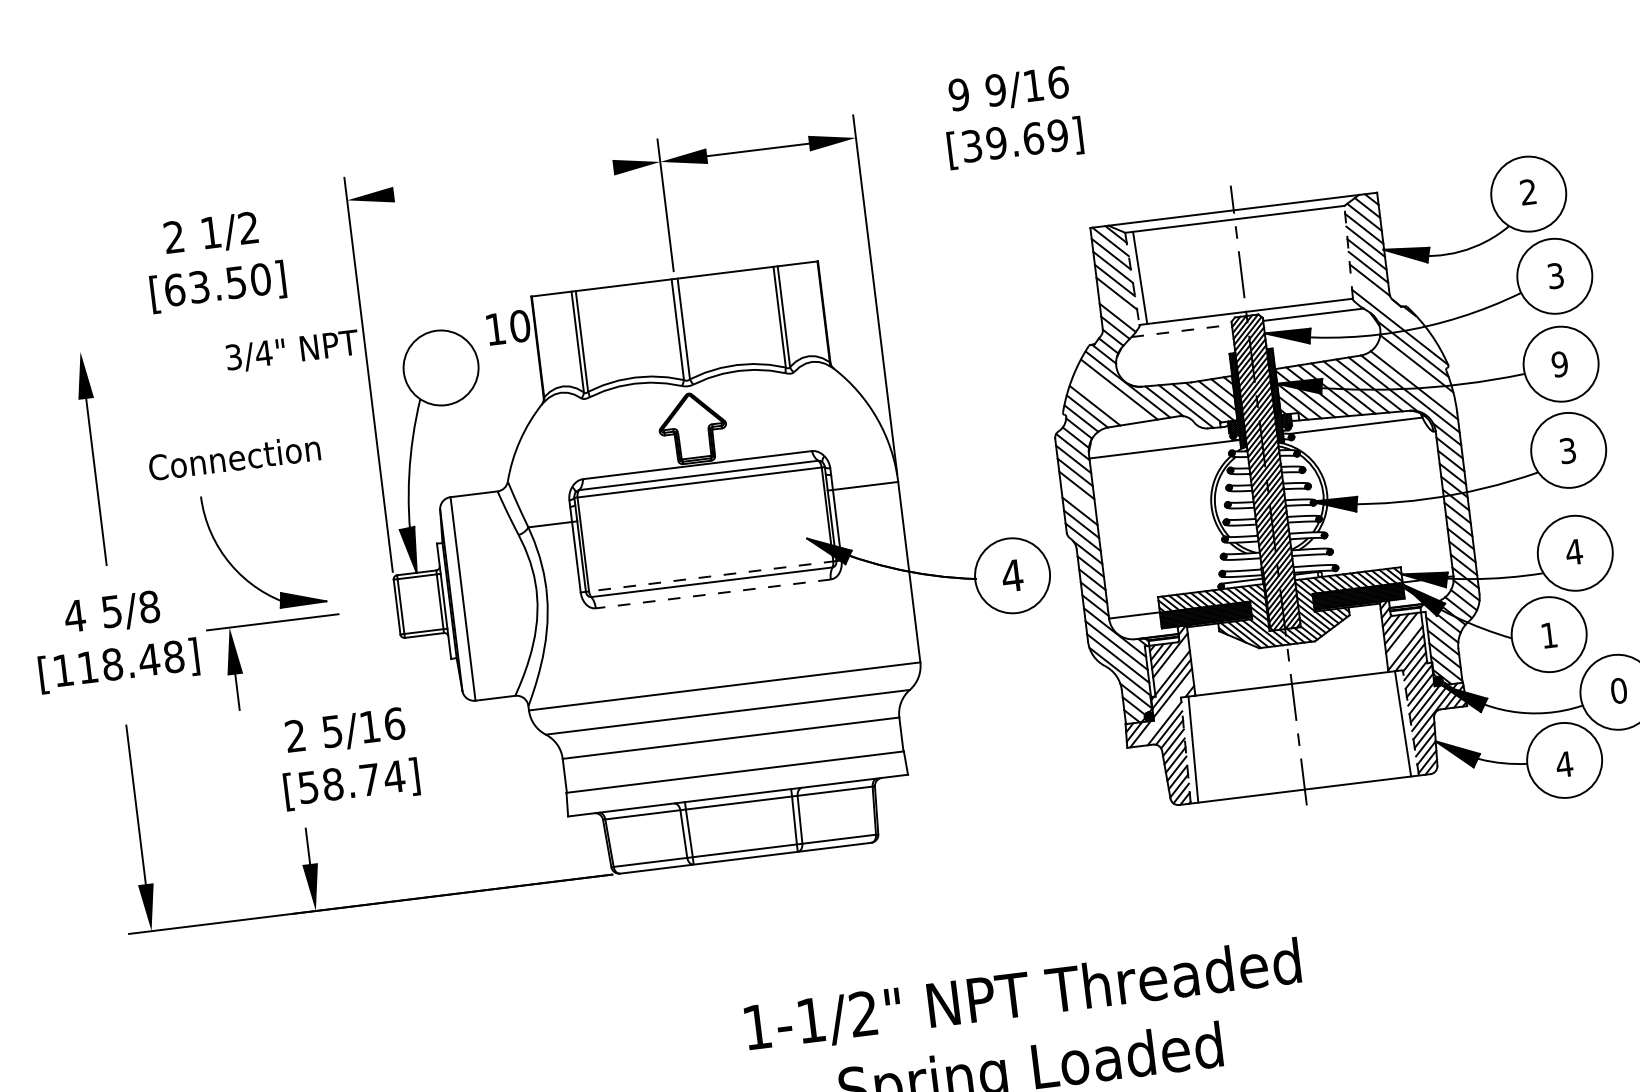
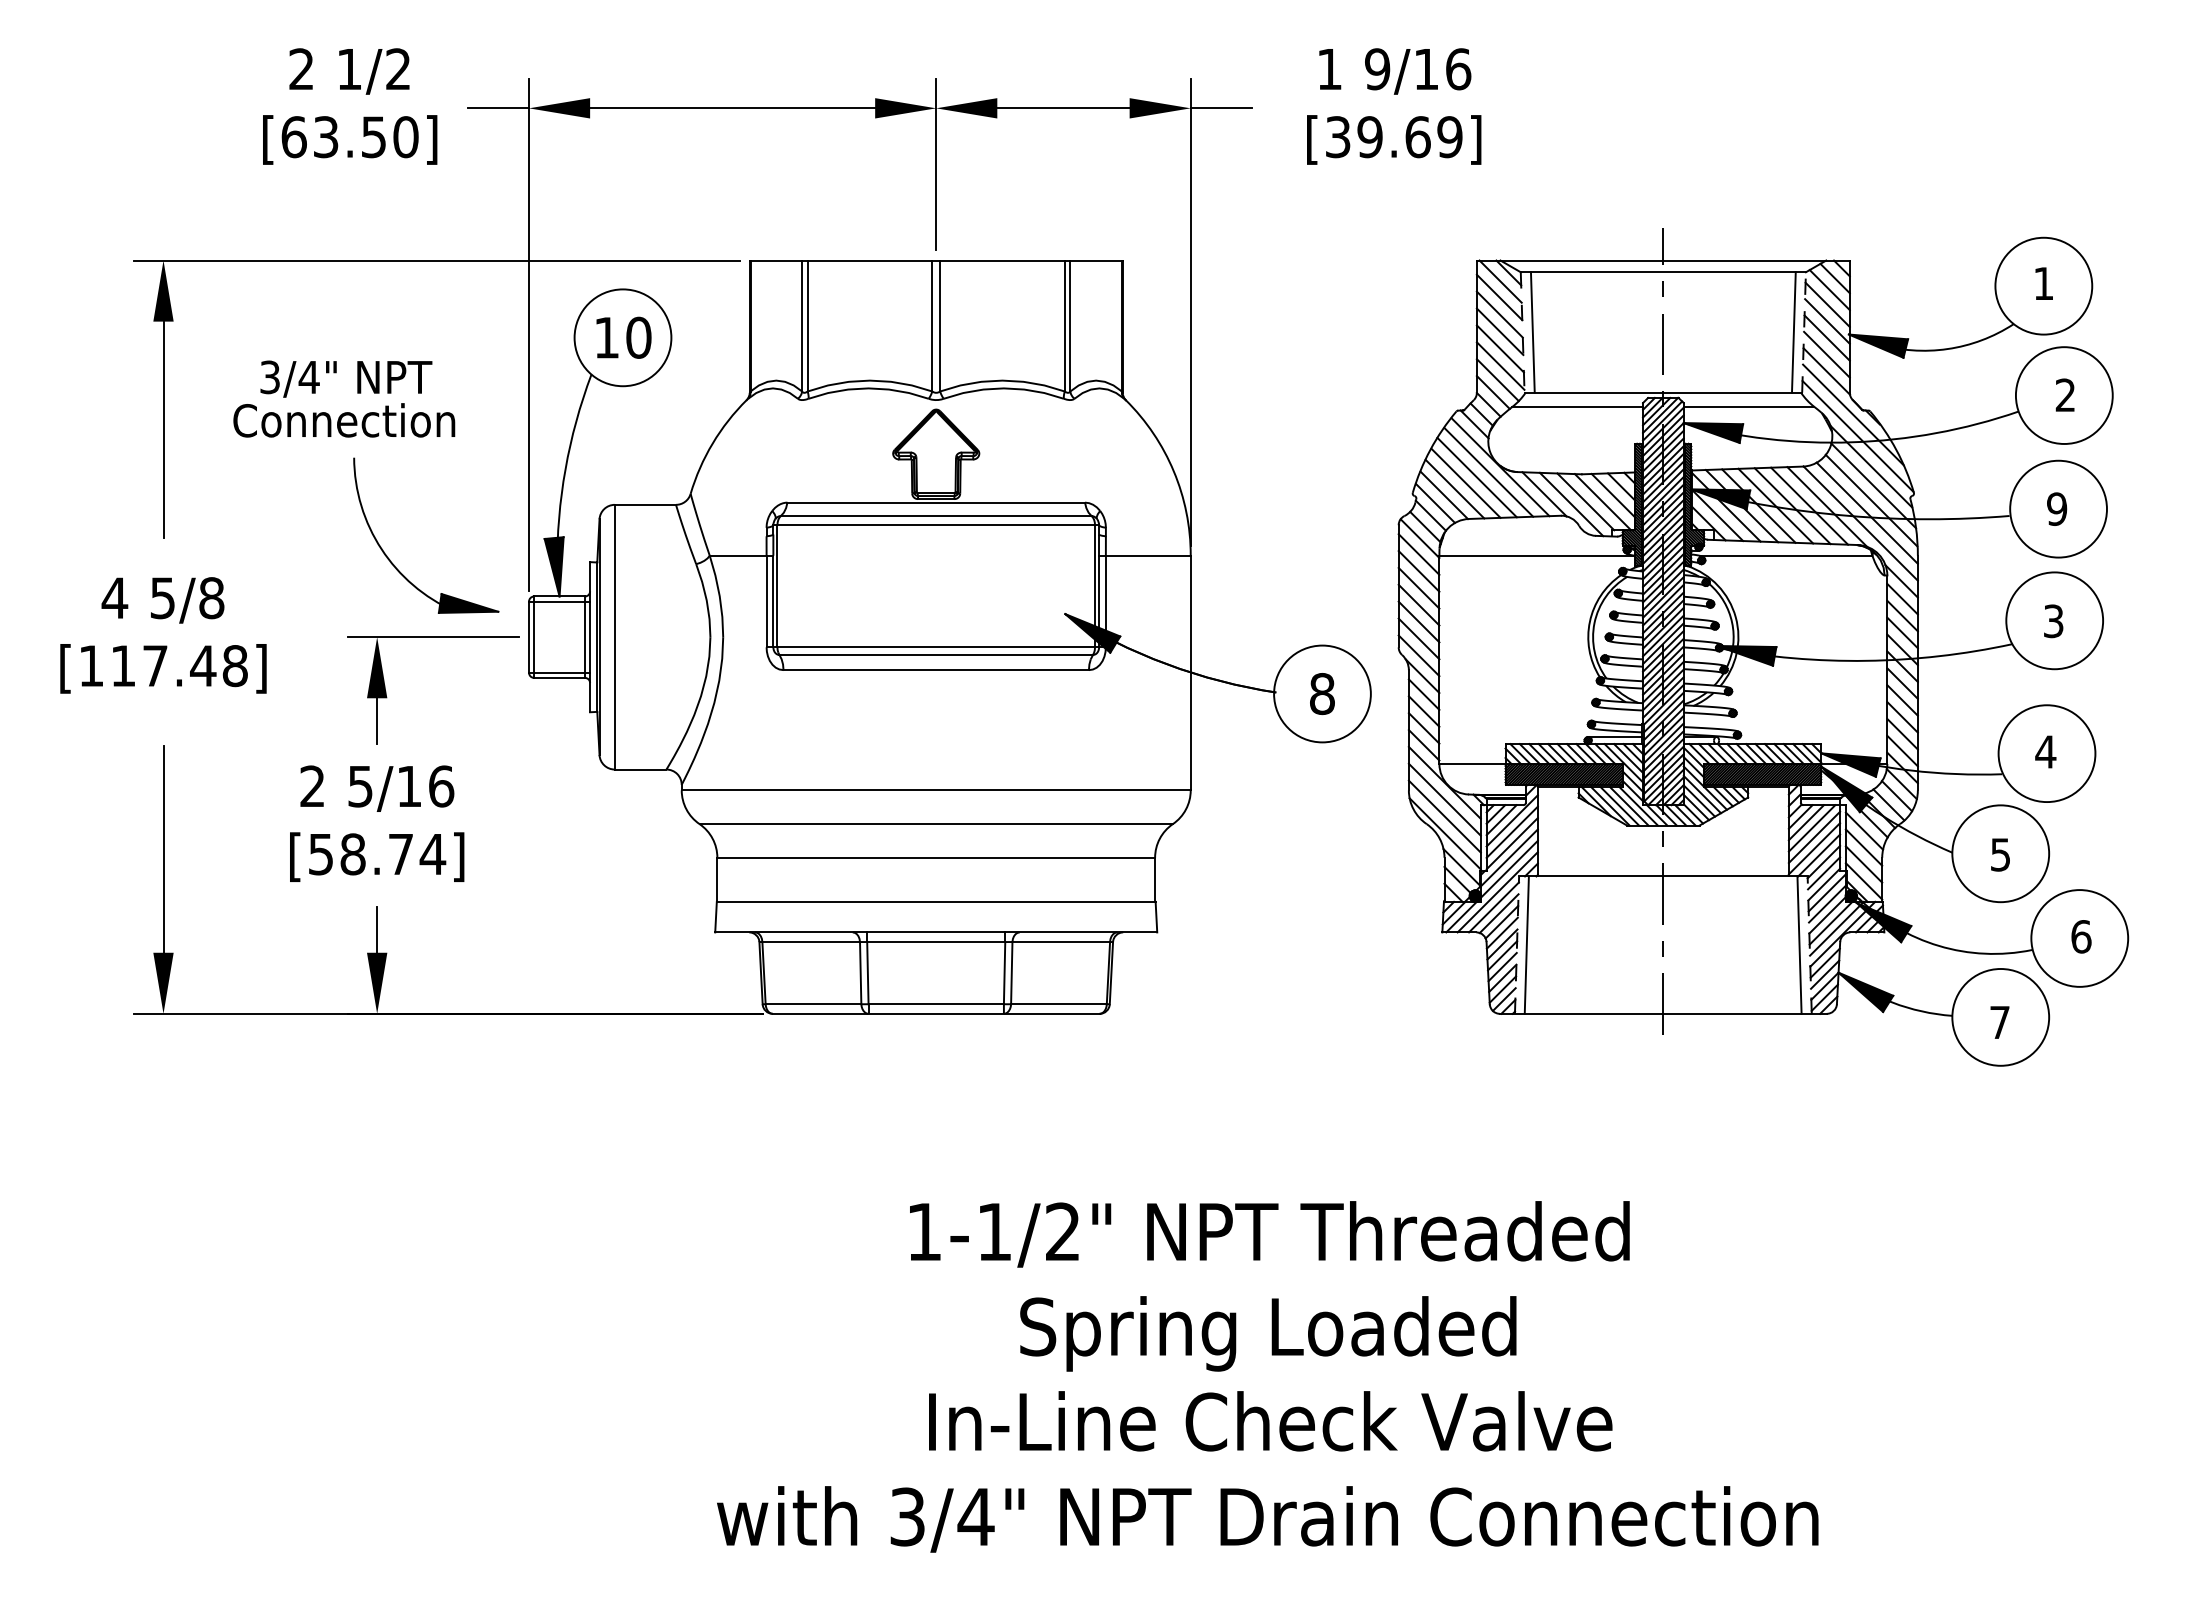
text: (959, 94) -> (1329, 69), 9 -> 1
line: (878, 135) -> (1220, 108), added
line: (503, 181) -> (732, 108), added
text: (1528, 191) -> (2043, 282), 2 -> 1
line: (323, 203) -> (498, 108), added
line: (1340, 253) -> (1793, 332), added
text: (215, 261) -> (350, 106), moved
text: (1555, 276) -> (2065, 395), 3 -> 2
line: (1118, 306) -> (1500, 365), added
line: (1394, 310) -> (1853, 414), added
line: (291, 326) -> (437, 260), added
text: (508, 327) -> (623, 337), moved
line: (1182, 330) -> (1578, 406), dashed -> solid
text: (292, 350) -> (346, 378), moved
line: (1416, 375) -> (1871, 500), added
line: (1110, 394) -> (1476, 477), added
line: (1102, 399) -> (1465, 482), added
line: (1077, 497) -> (1418, 604), added
part: (242, 574) -> (394, 564), moved
line: (712, 576) -> (938, 647), dashed -> solid
text: (1012, 576) -> (1322, 694), 4 -> 8
line: (713, 594) -> (936, 670), dashed -> solid
text: (1549, 635) -> (2000, 854), 1 -> 5
line: (1404, 639) -> (1814, 837), added
line: (1170, 663) -> (1511, 831), added
text: (112, 664) -> (155, 666), [118.48] -> [117.48]
part: (243, 673) -> (387, 697), moved
text: (1619, 690) -> (2081, 936), 0 -> 6
line: (1165, 711) -> (1497, 892), added
text: (348, 758) -> (377, 823), moved
text: (1564, 764) -> (1999, 1022), 4 -> 7

